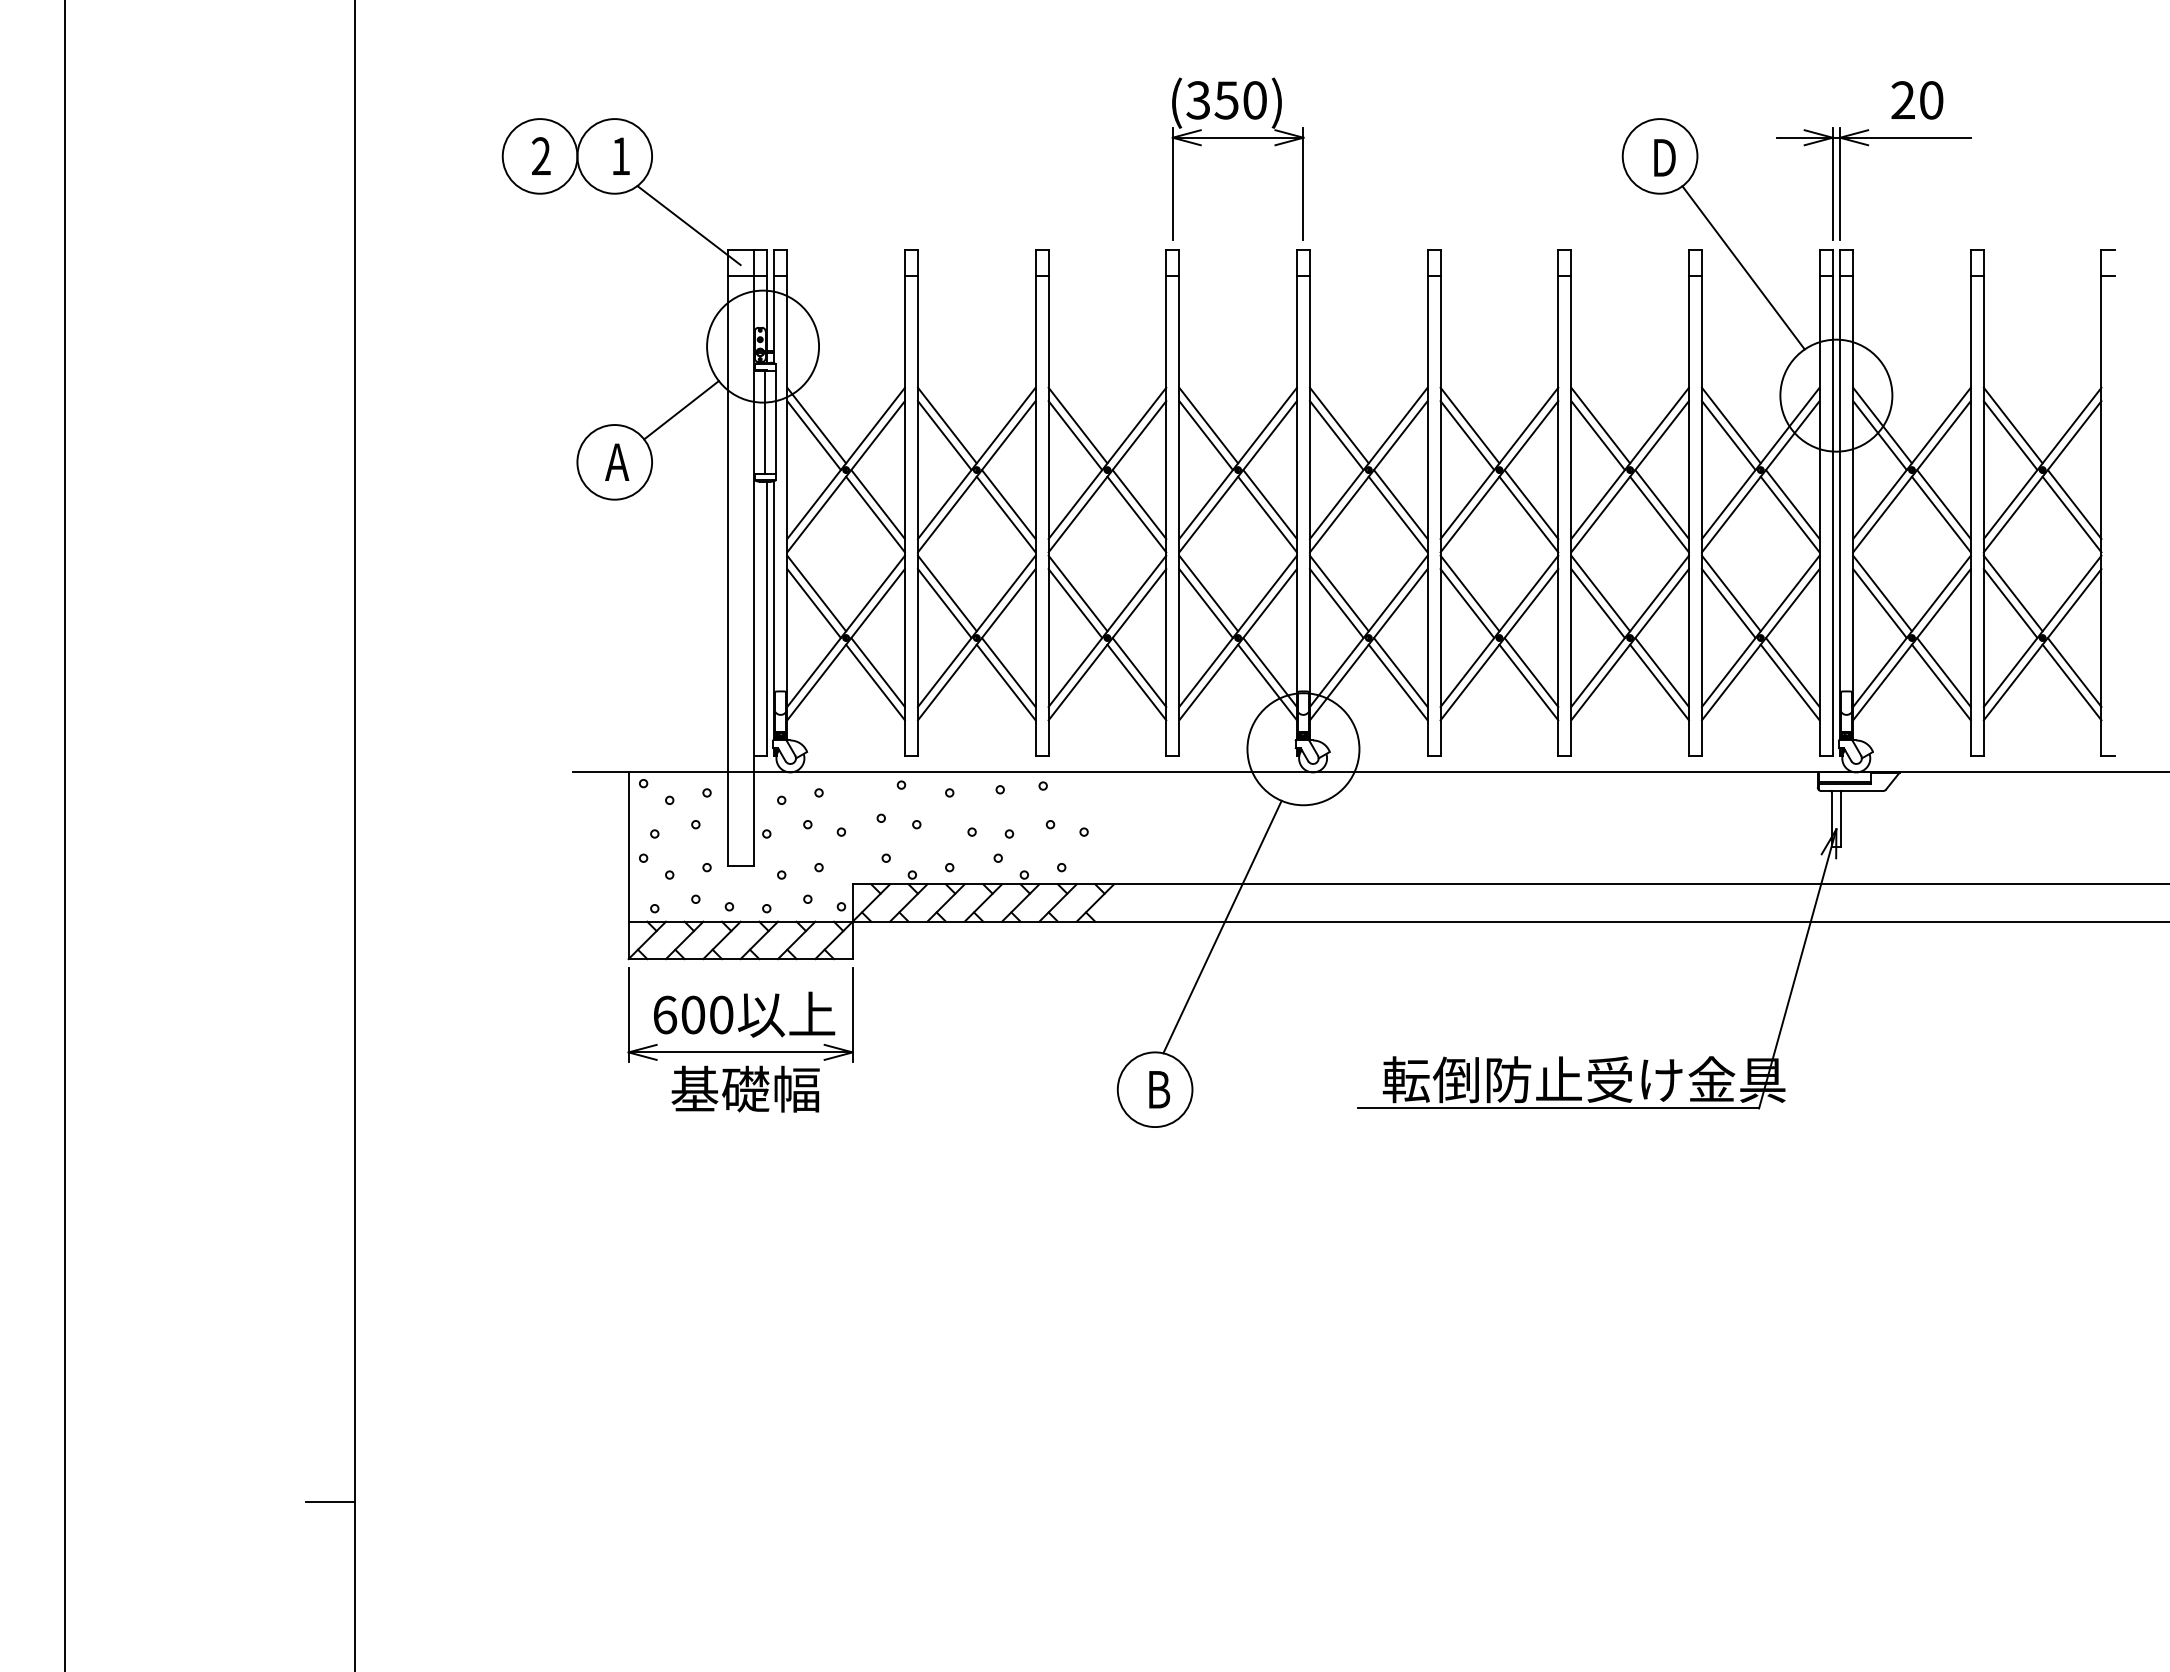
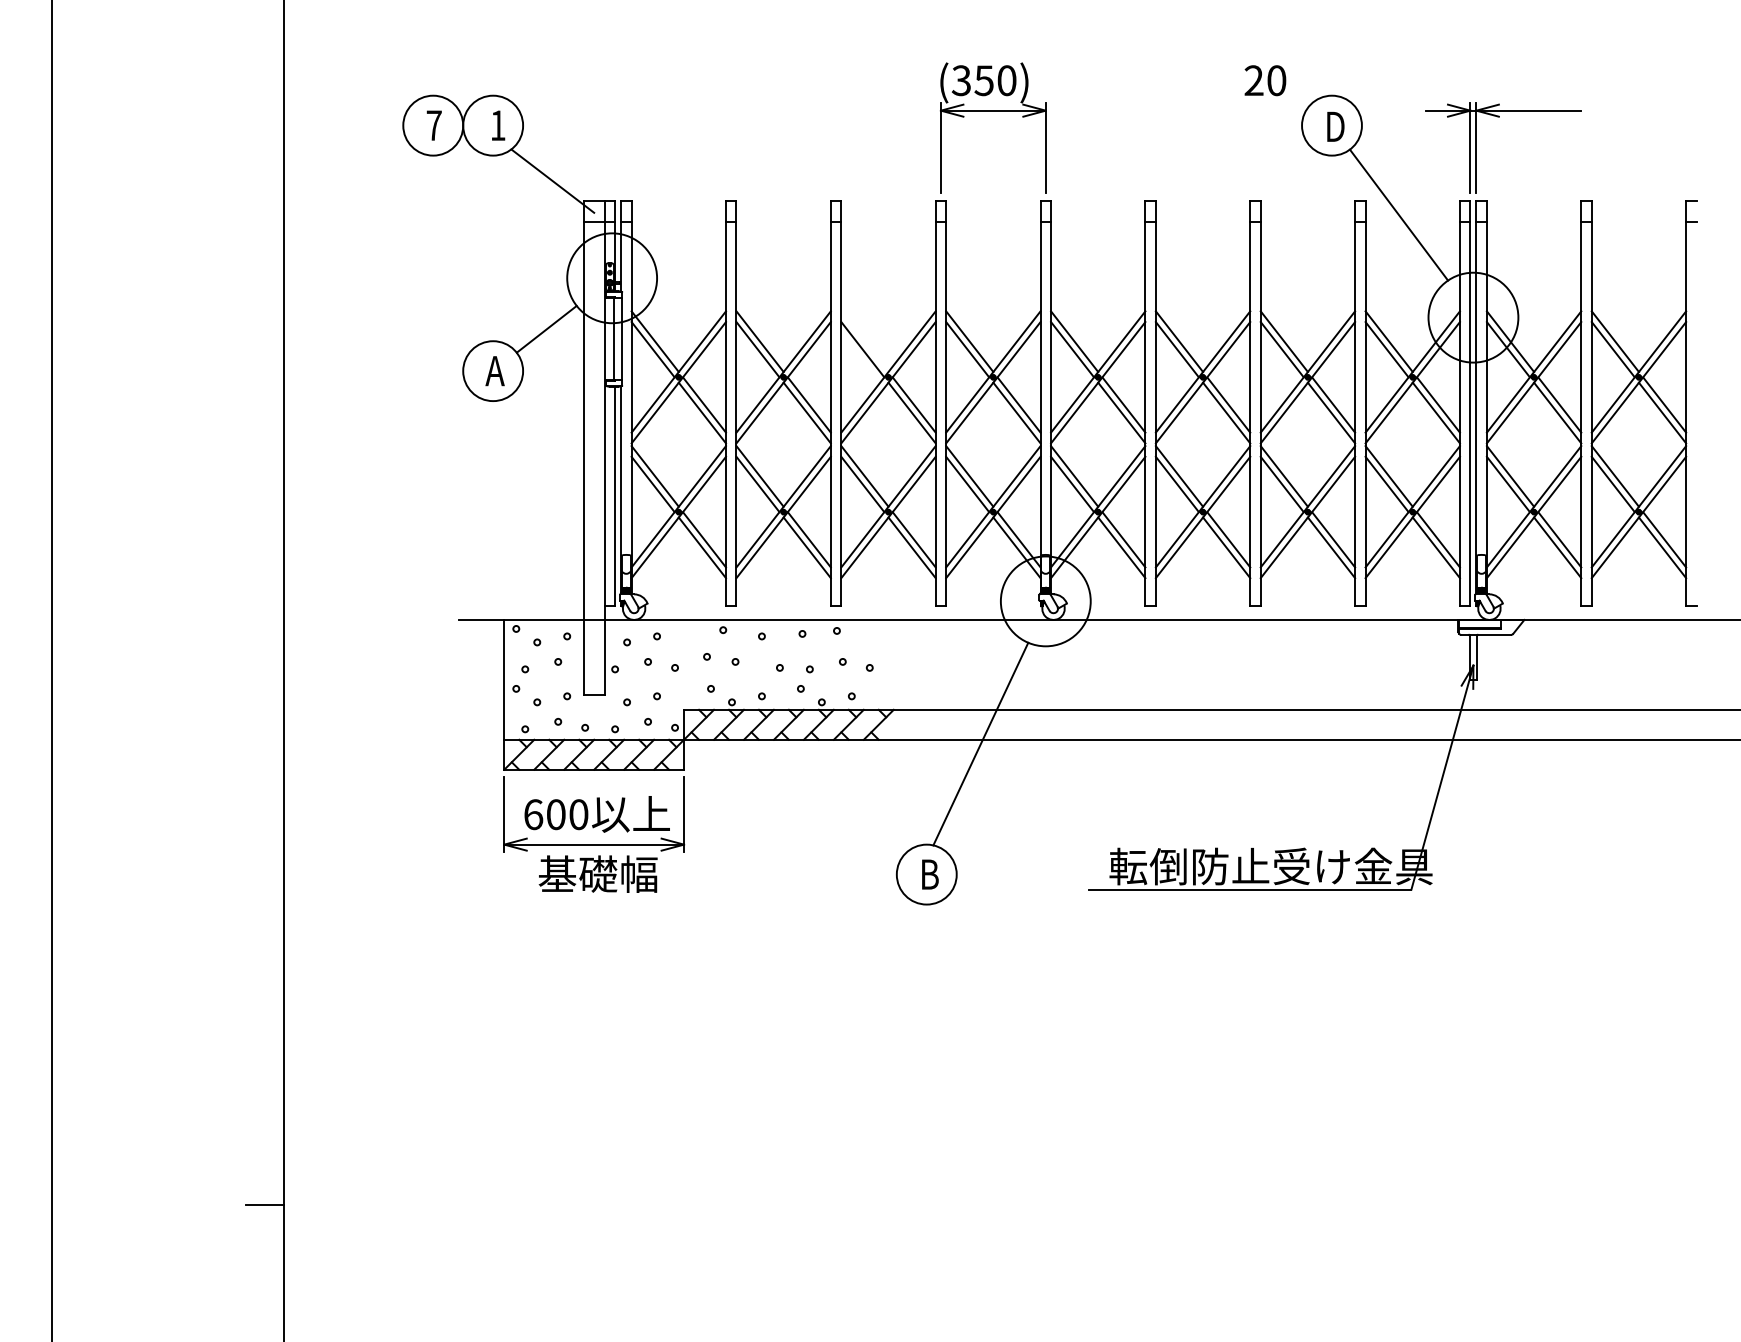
text: (1917, 100) -> (1265, 80), moved
text: (540, 156) -> (433, 125), 2 -> 7
line: (1077, 425) -> (864, 341), removed

